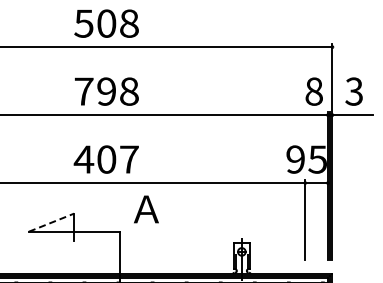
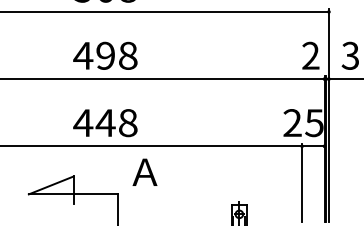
text: (83, 91) -> (82, 55), 798 -> 498
text: (313, 91) -> (310, 55), 8 -> 2
text: (117, 159) -> (116, 122), 407 -> 448
text: (295, 159) -> (292, 122), 95 -> 25
line: (52, 222) -> (52, 185), dashed -> solid

